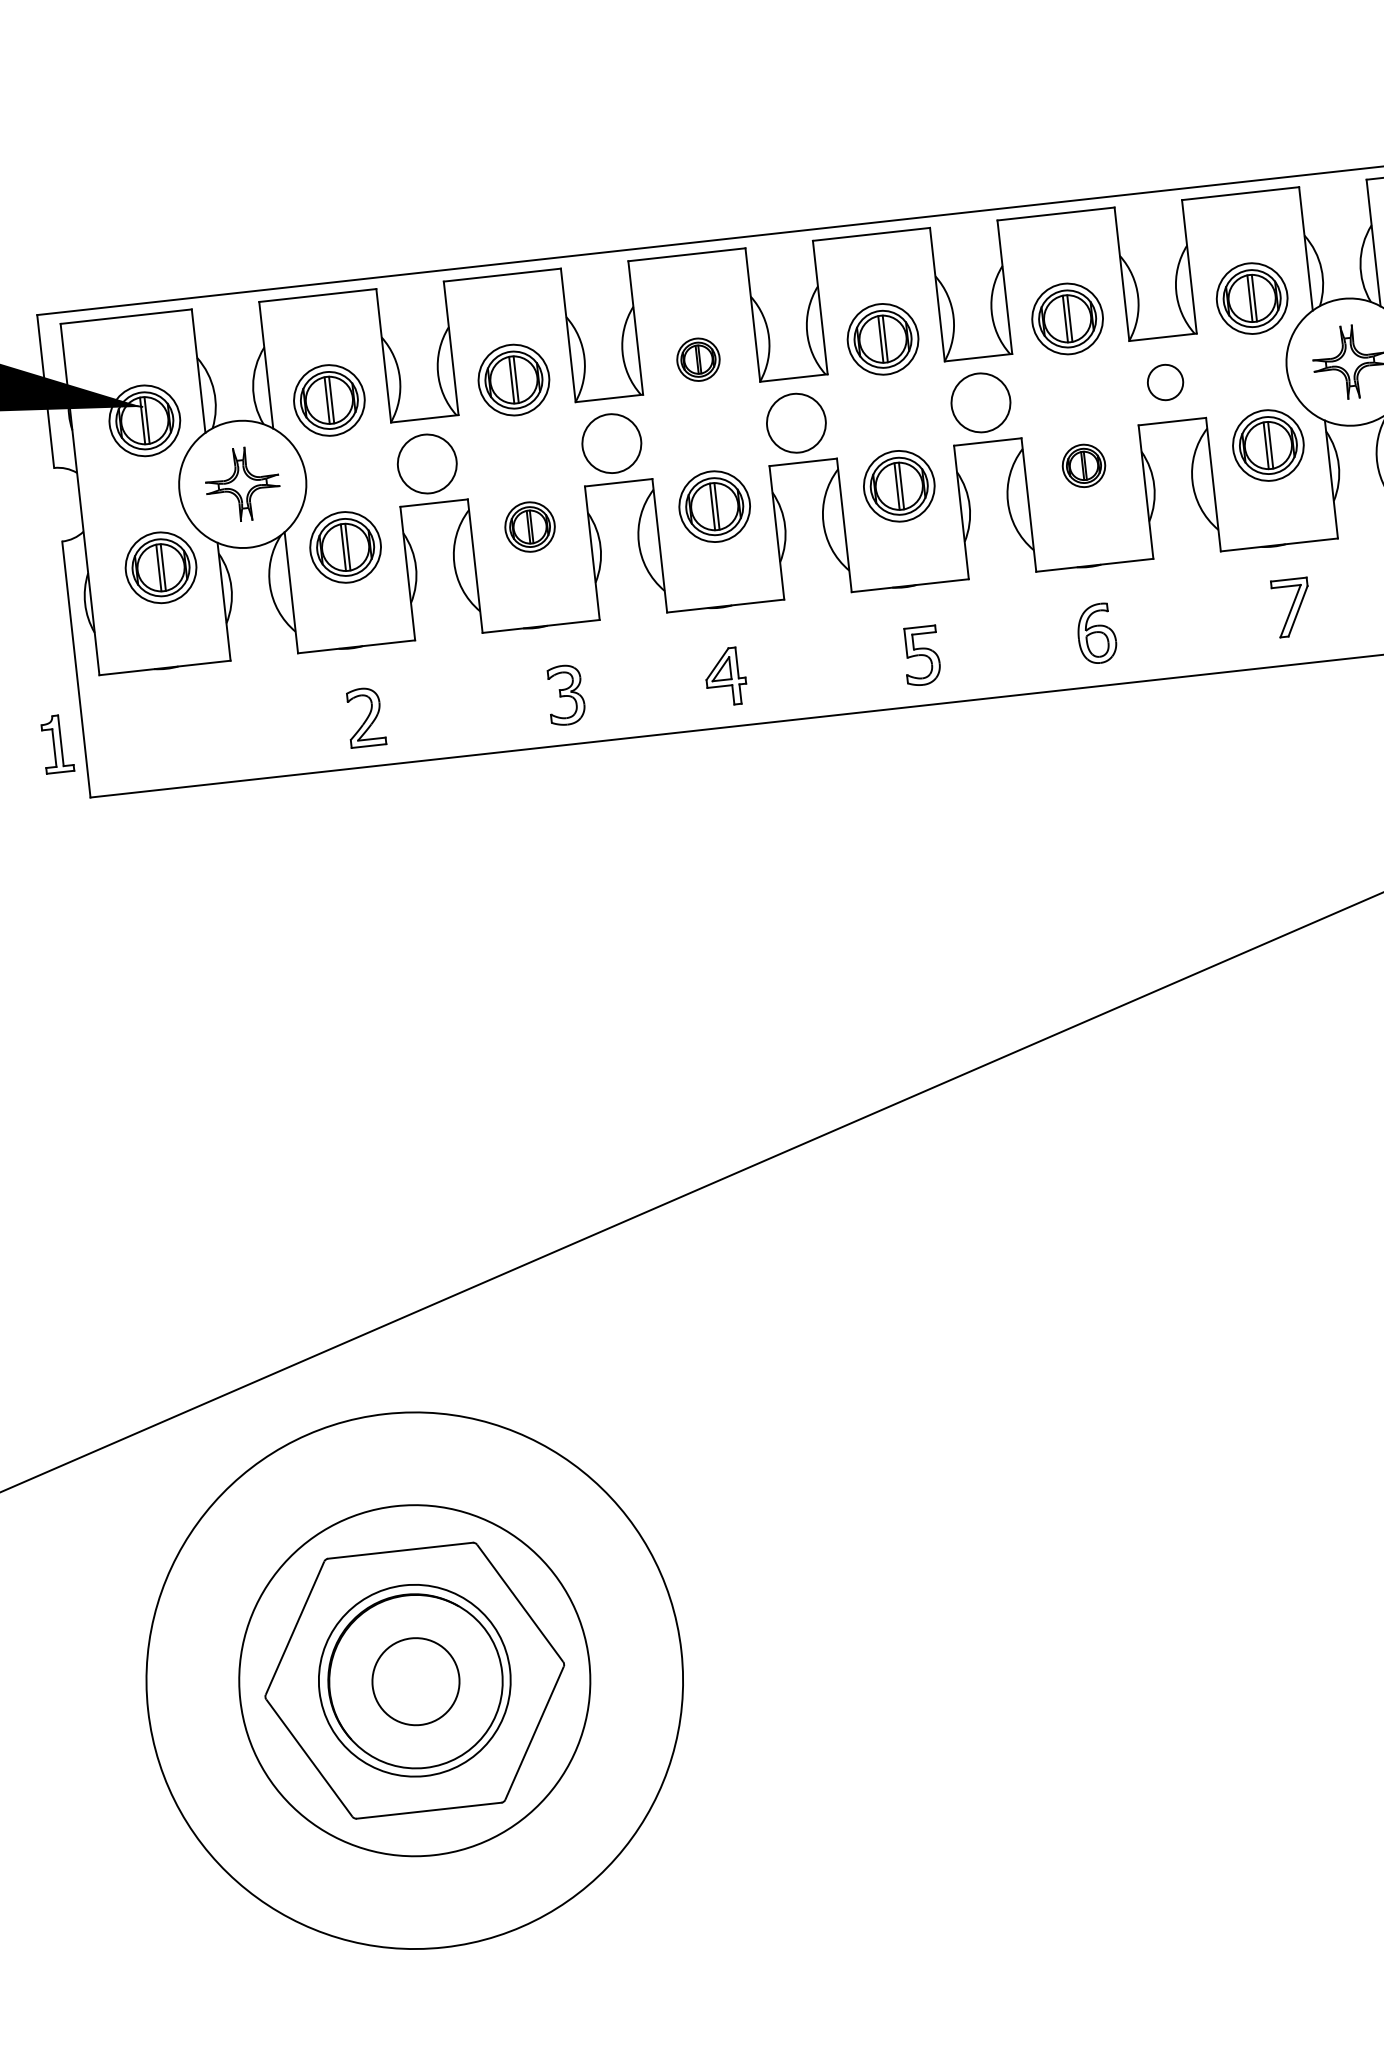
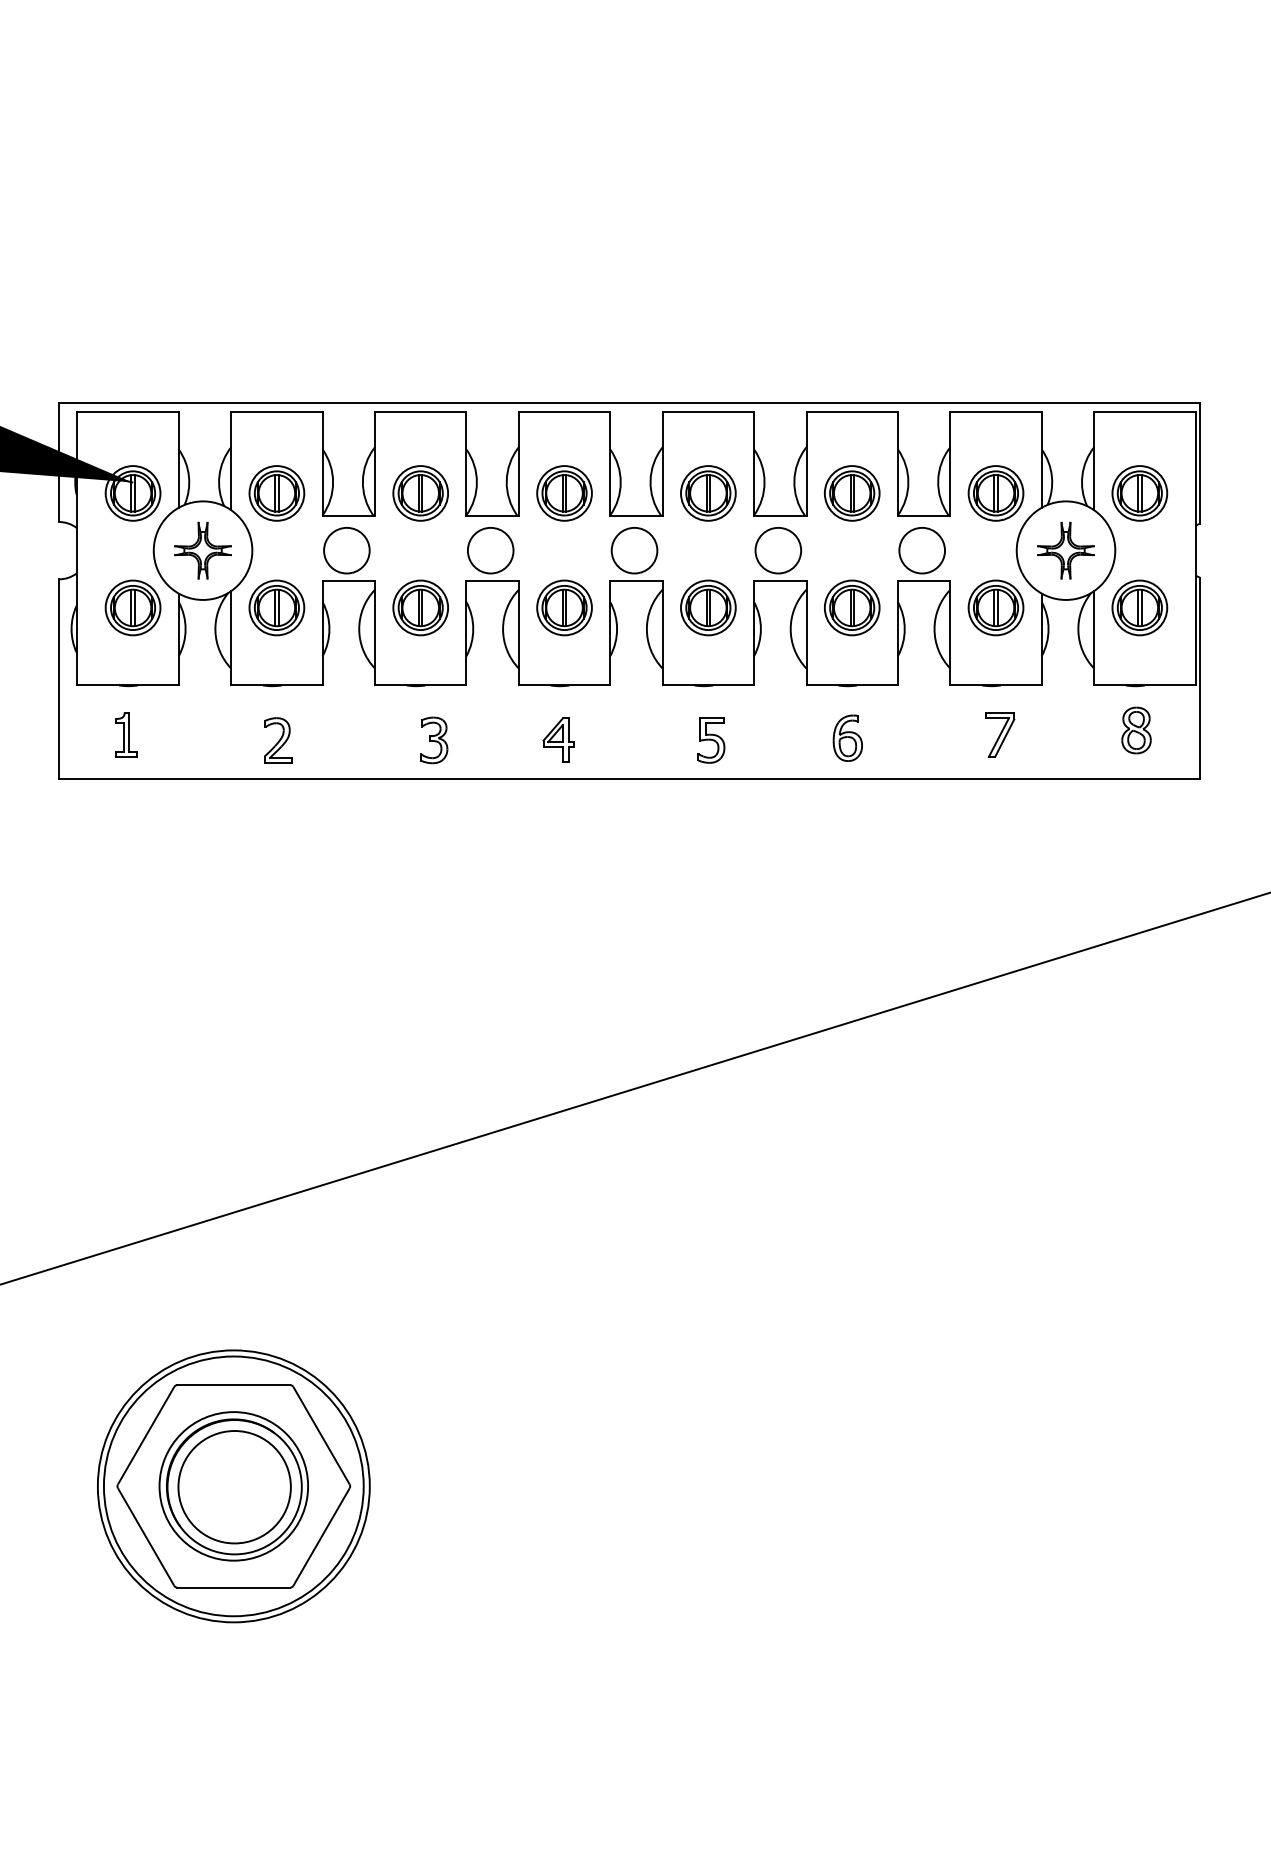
part: (698, 359) -> (564, 493), size x1.67
circle: (1165, 382) -> (922, 550), size x1.67
part: (1084, 465) -> (852, 607), size x1.67
part: (529, 526) -> (420, 607), size x1.43
part: (57, 743) -> (126, 734), moved
circle: (414, 1680) -> (233, 1486), size x0.62
circle: (415, 1682) -> (234, 1487), size x1.67

